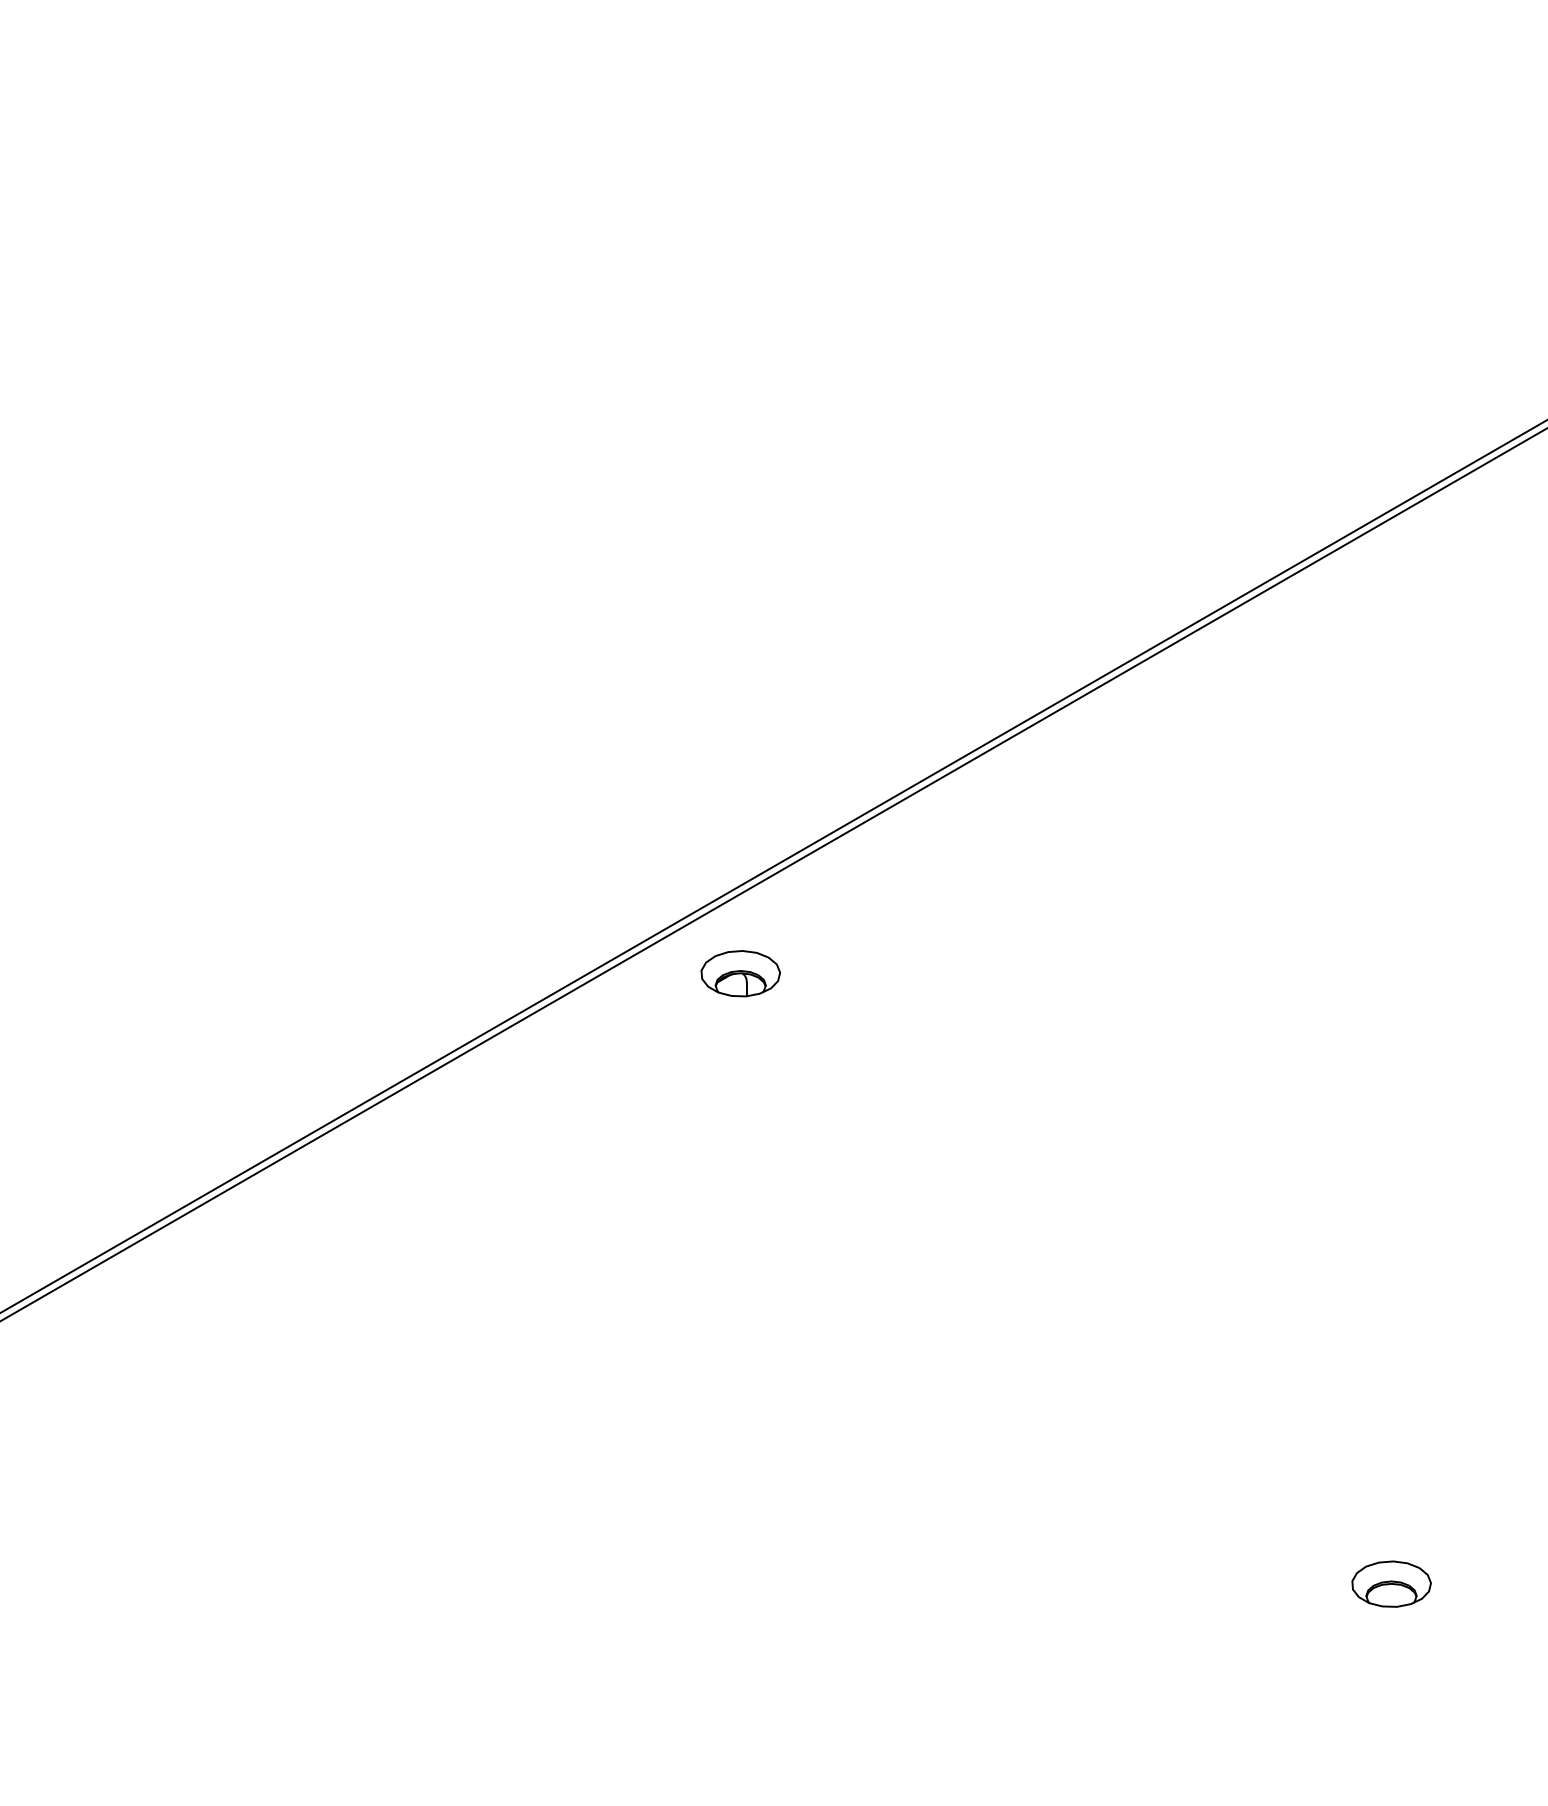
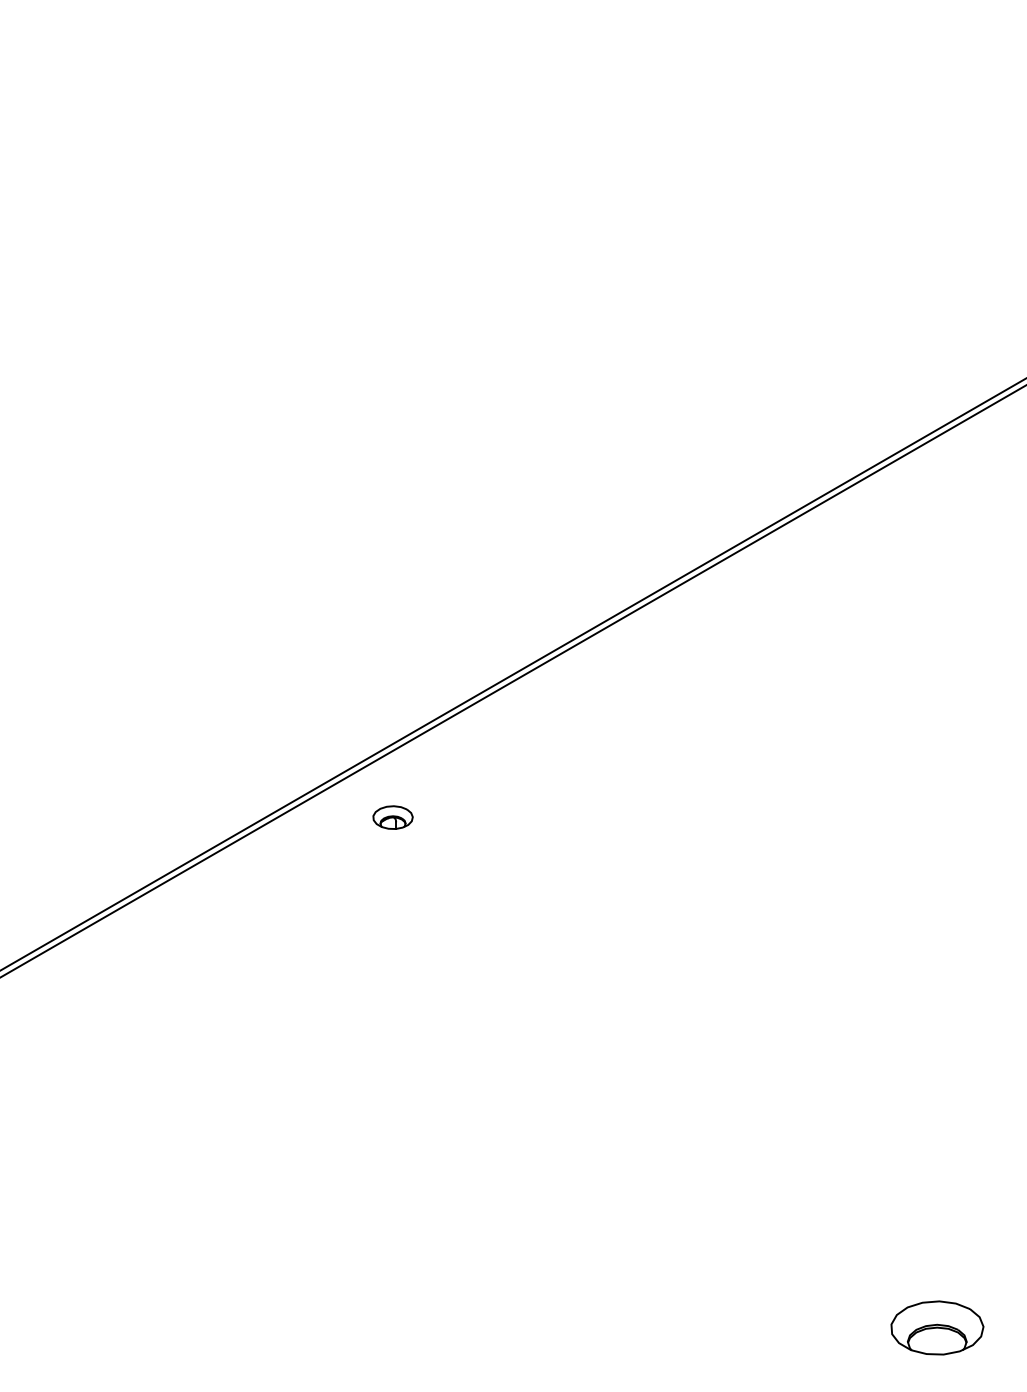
part: (740, 973) -> (392, 817), size x0.6
part: (1391, 1583) -> (937, 1327), size x1.4

